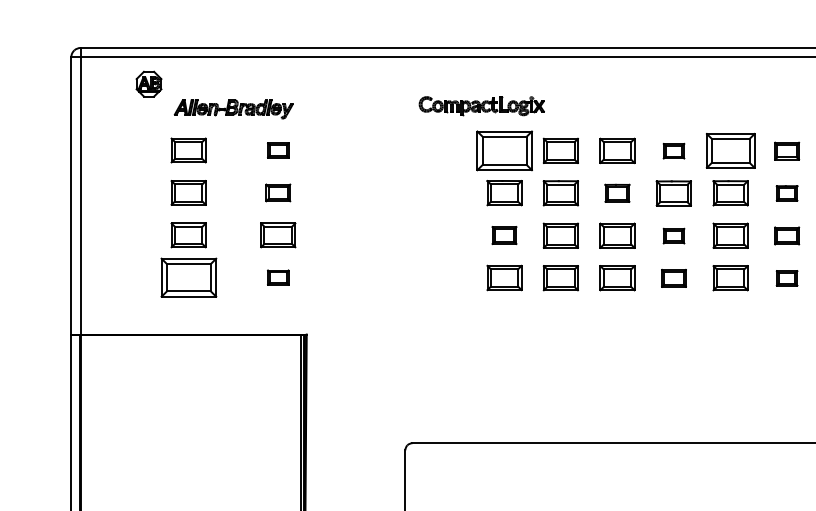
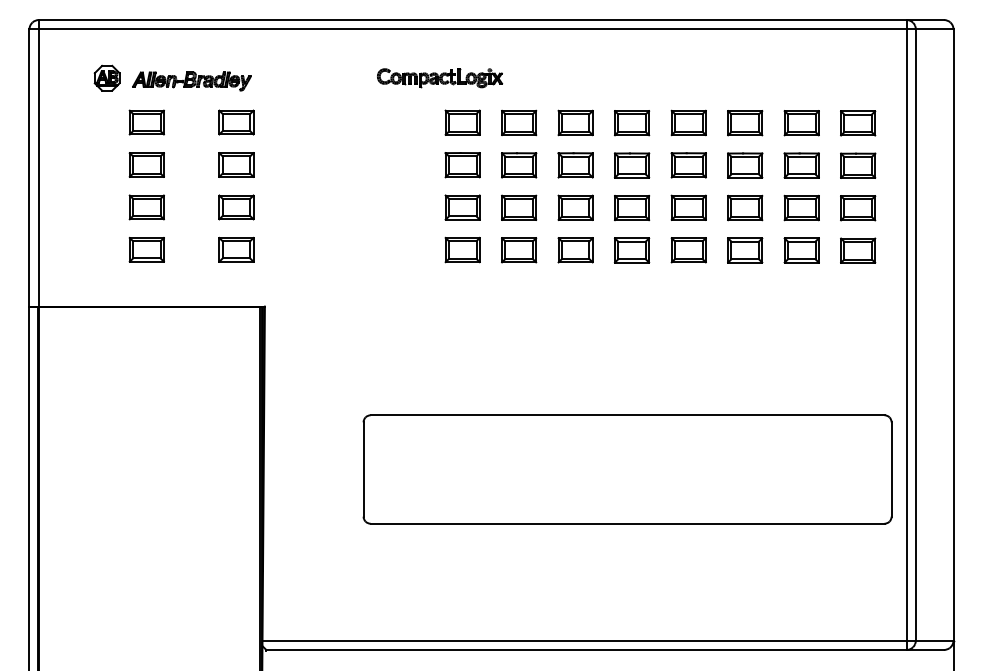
part: (148, 83) -> (106, 77), moved
part: (278, 150) -> (236, 122), size x1.67
part: (504, 150) -> (462, 122), size x0.62
part: (730, 150) -> (688, 122), size x0.71
part: (674, 151) -> (632, 123), size x1.67
part: (787, 151) -> (745, 123), size x1.43
part: (278, 192) -> (236, 164), size x1.43
part: (617, 193) -> (575, 165), size x1.43
part: (787, 193) -> (745, 165), size x1.67
part: (504, 235) -> (462, 207), size x1.43
part: (787, 235) -> (745, 207), size x1.43
part: (674, 236) -> (632, 208), size x1.67
part: (188, 277) -> (146, 249), size x0.62
part: (278, 277) -> (236, 249), size x1.67
part: (674, 278) -> (632, 250), size x1.43
part: (787, 278) -> (745, 250), size x1.67

